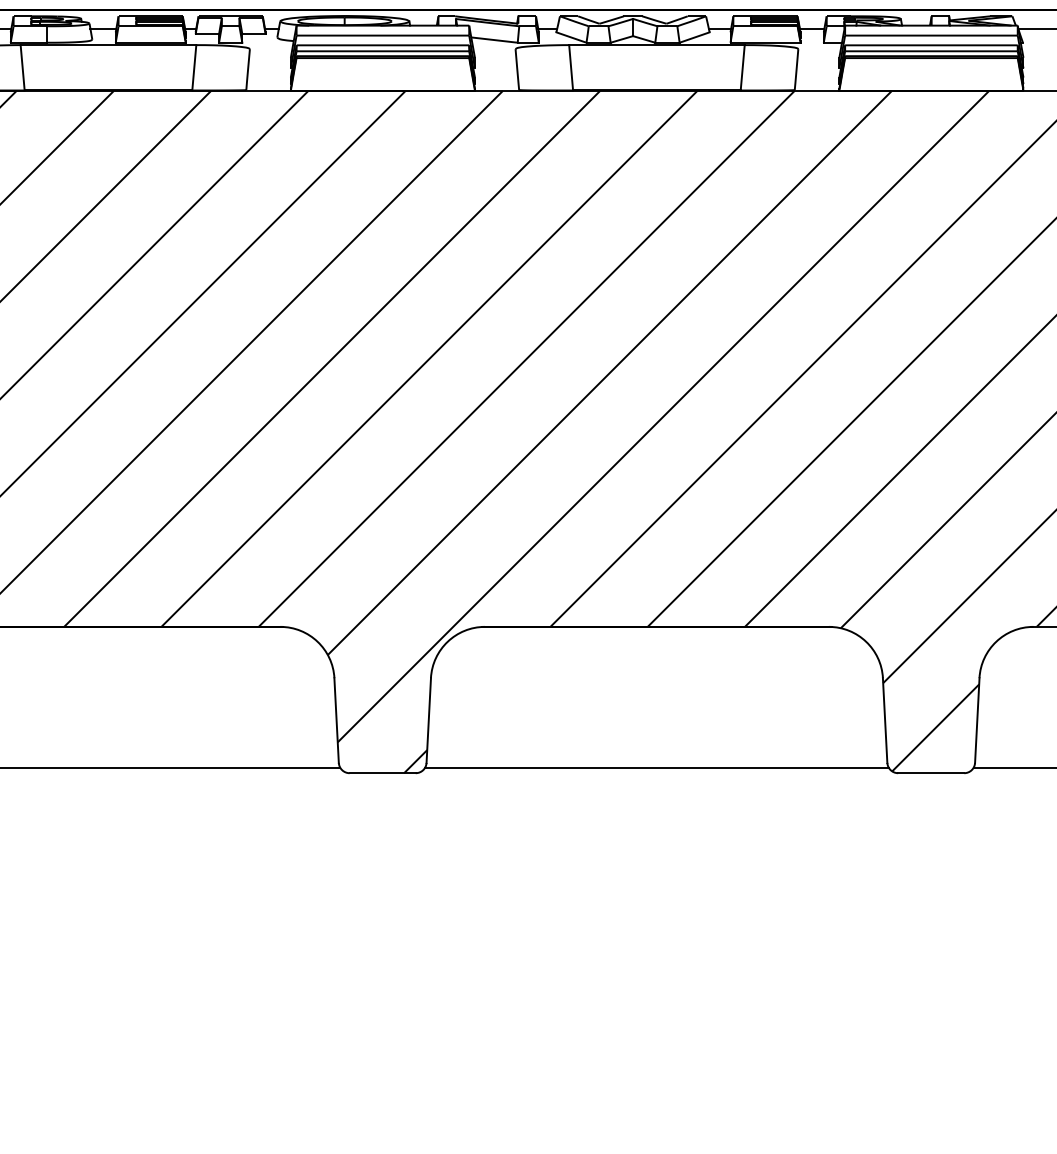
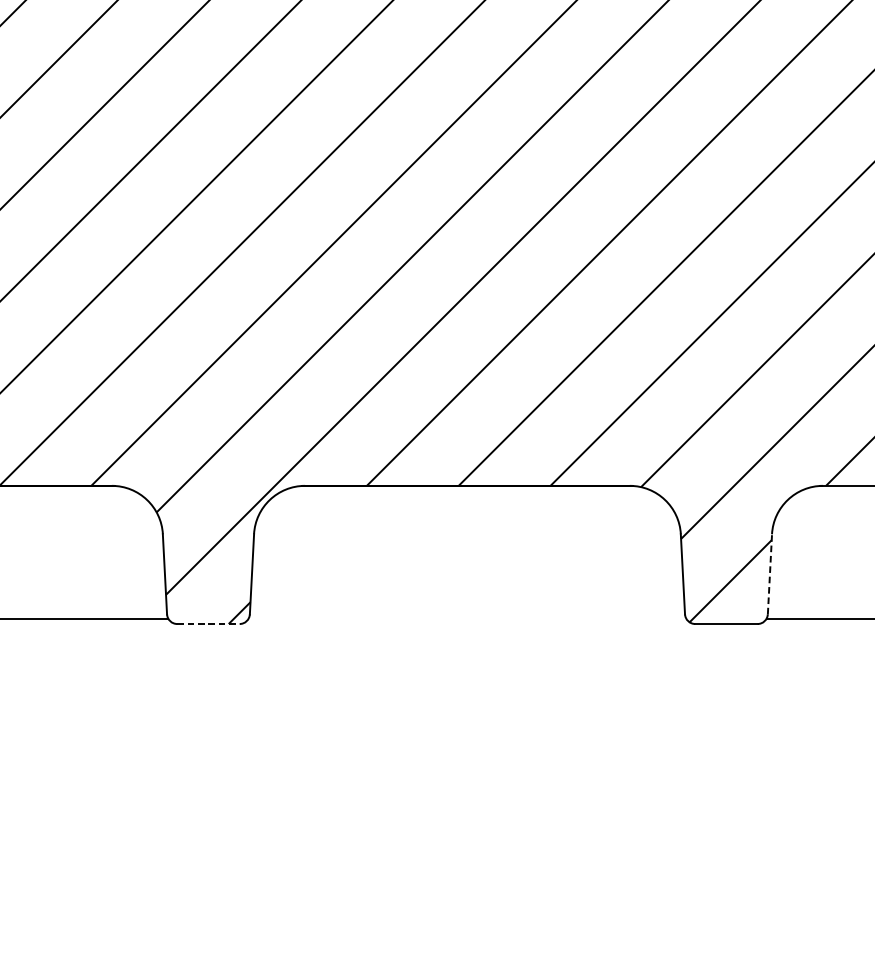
line: (977, 720) -> (770, 574), solid -> dashed
line: (656, 767) -> (467, 618), removed
line: (383, 773) -> (209, 624), solid -> dashed

